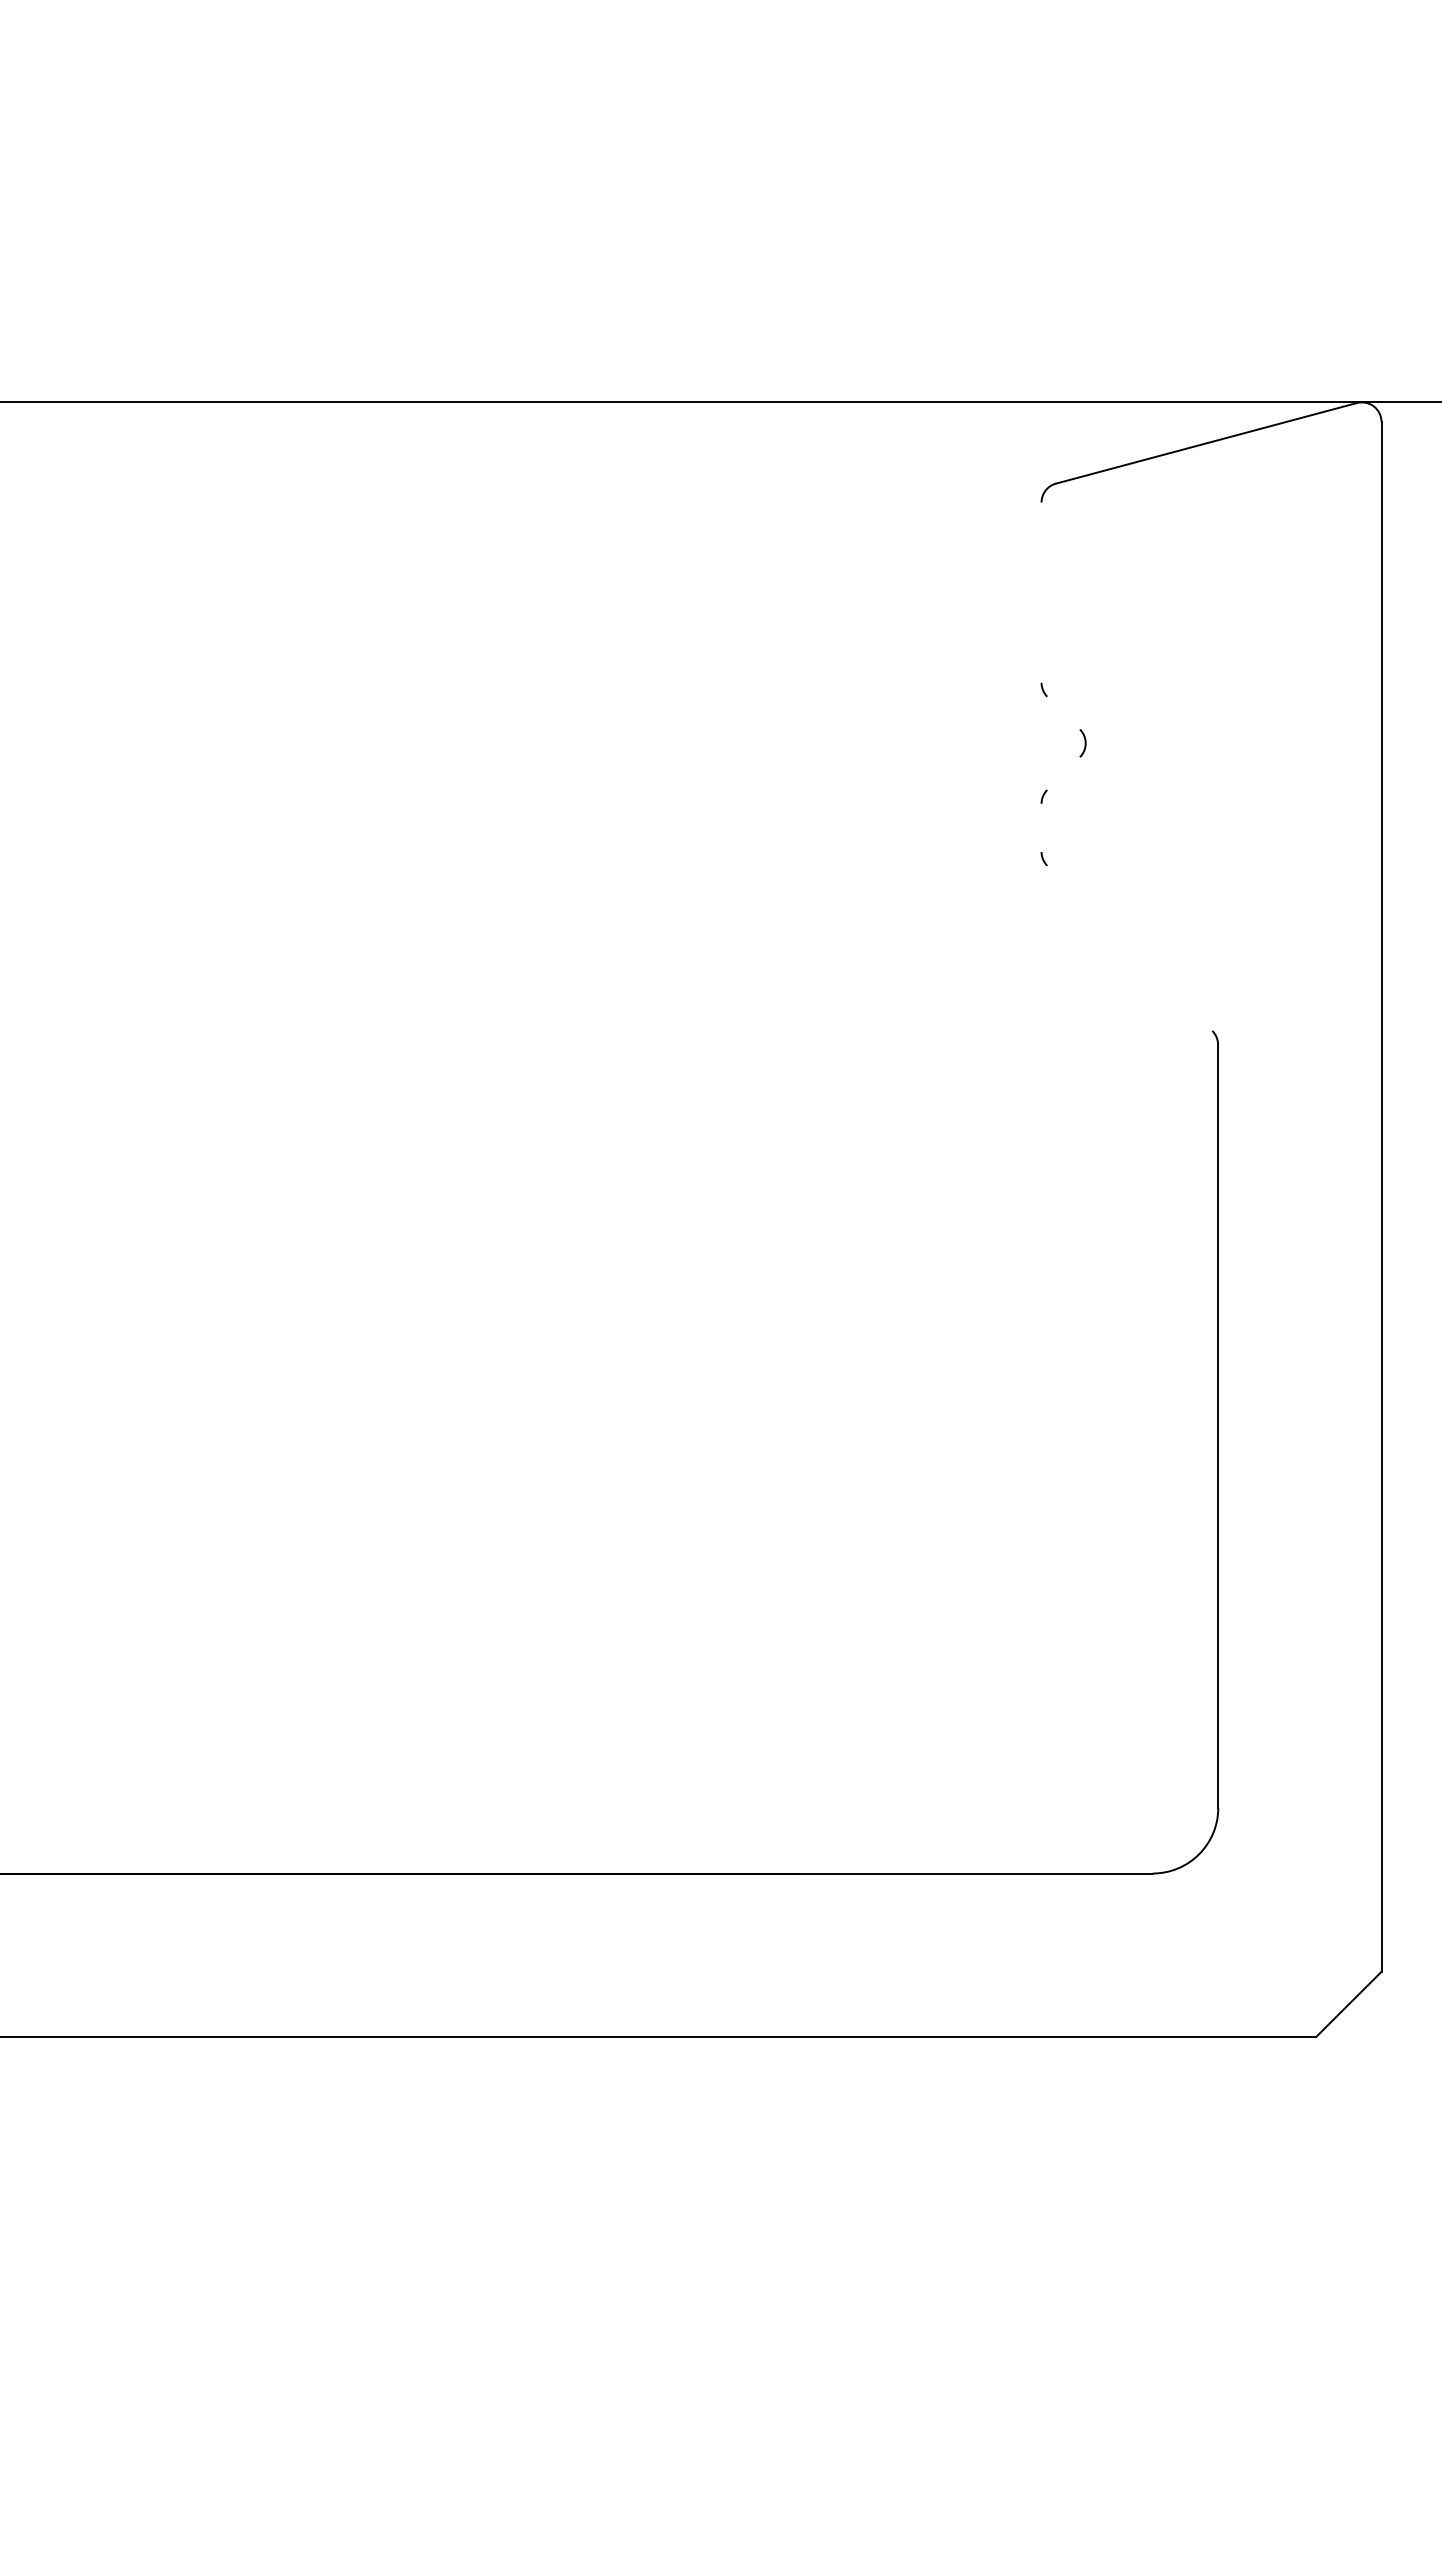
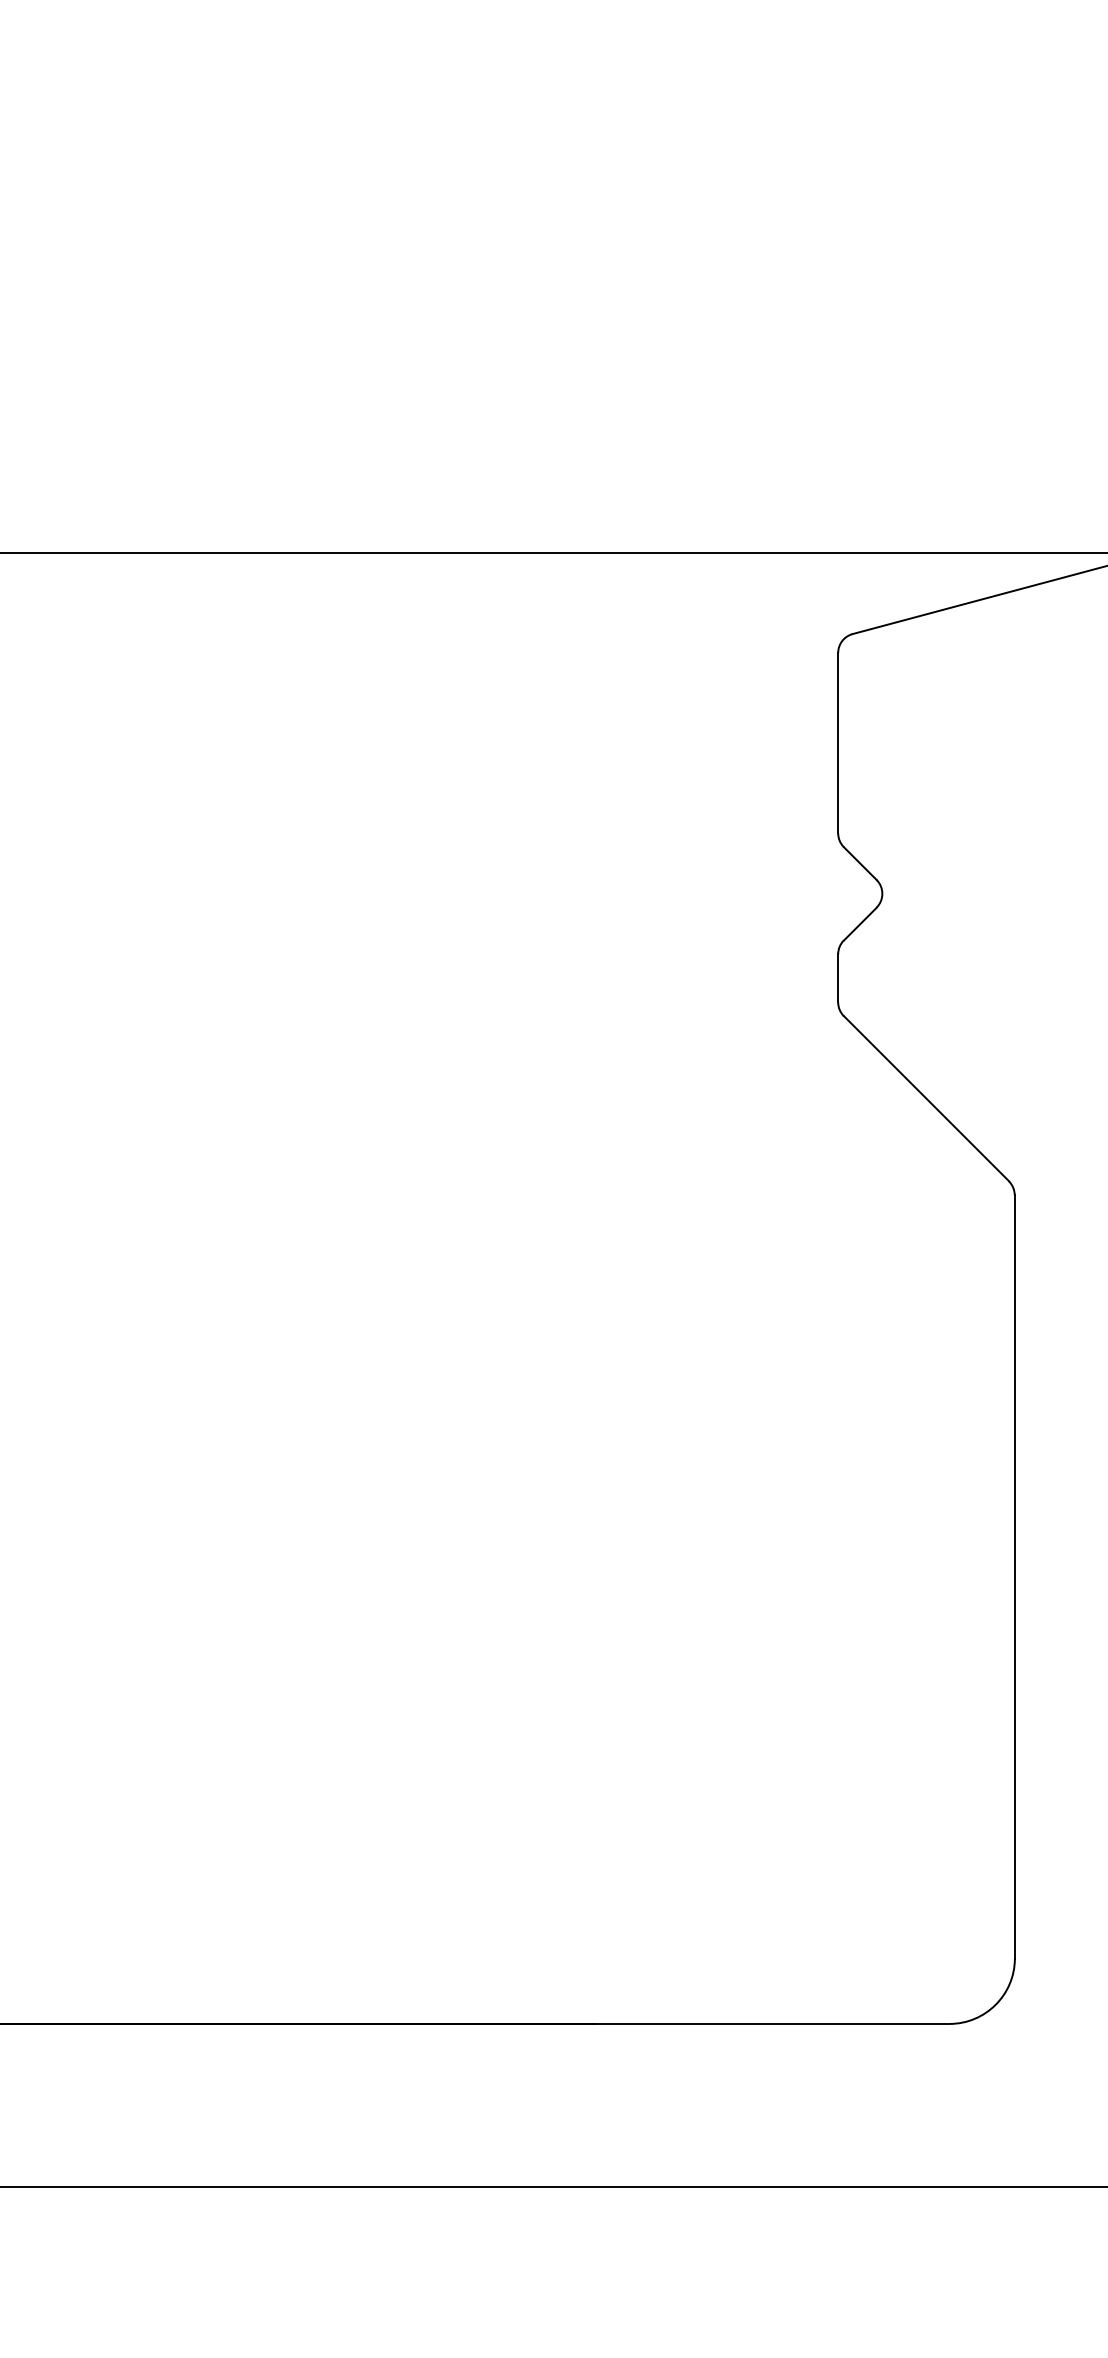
line: (1041, 592) -> (838, 742), added
line: (1063, 712) -> (860, 862), added
line: (1063, 773) -> (860, 923), added
line: (1041, 827) -> (838, 977), added
line: (1129, 947) -> (926, 1097), added

